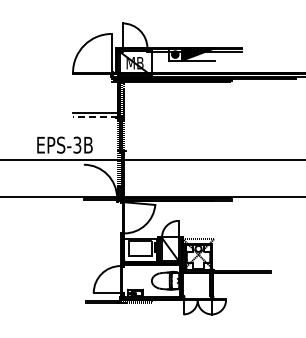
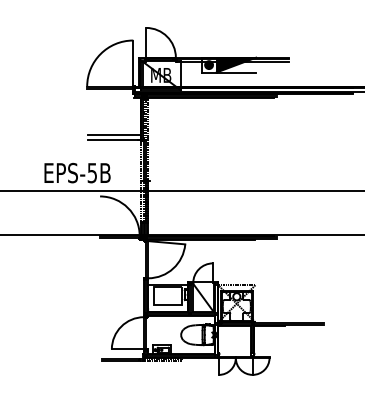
line: (95, 117) -> (113, 140), dashed -> solid
text: (77, 144) -> (92, 172), EPS-3B -> EPS-5B

